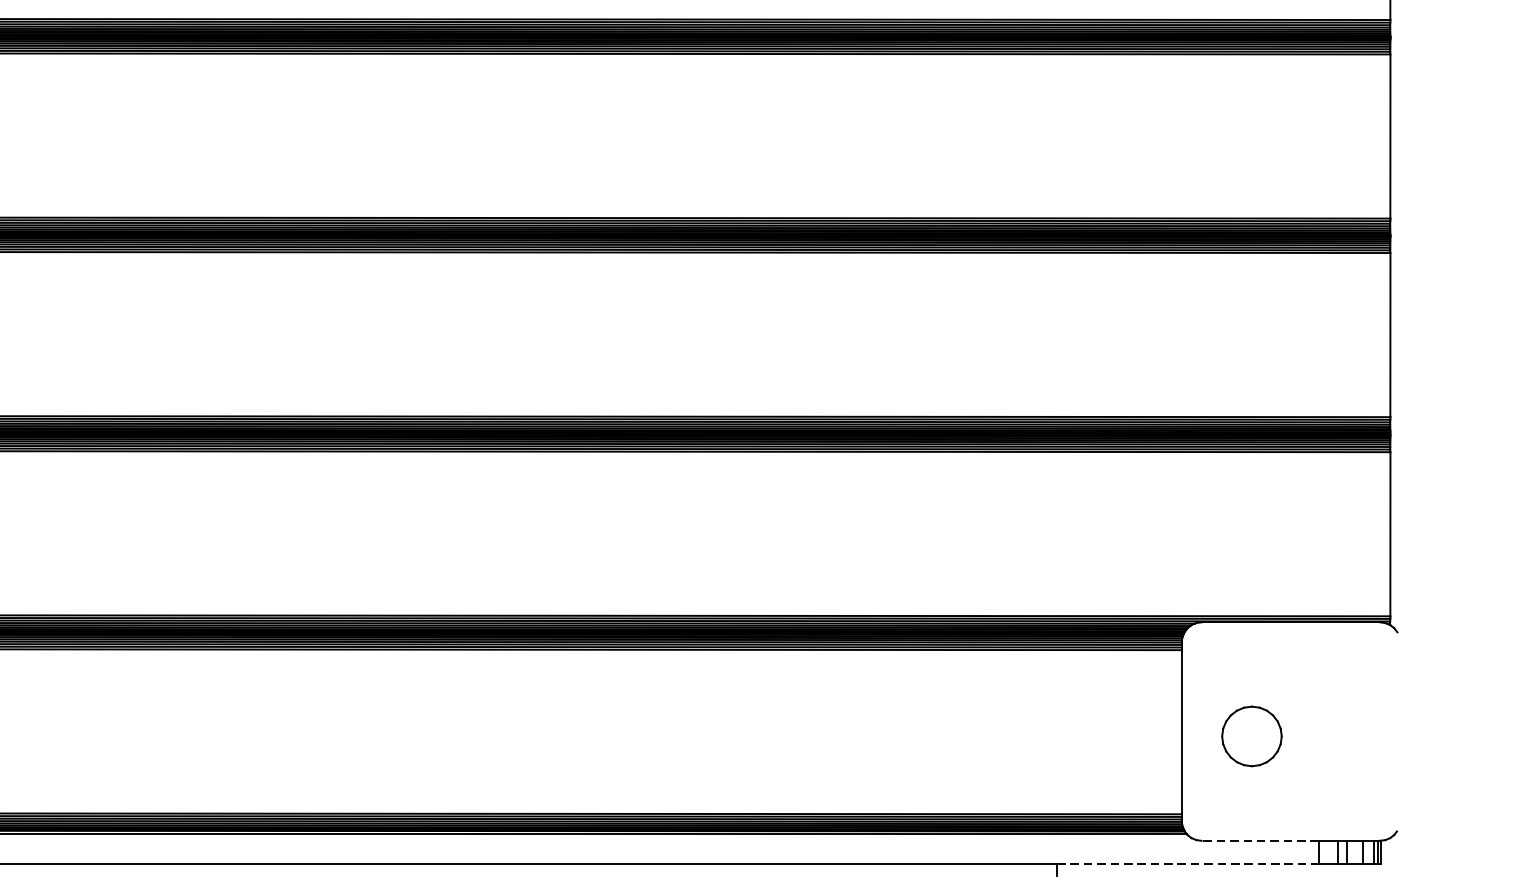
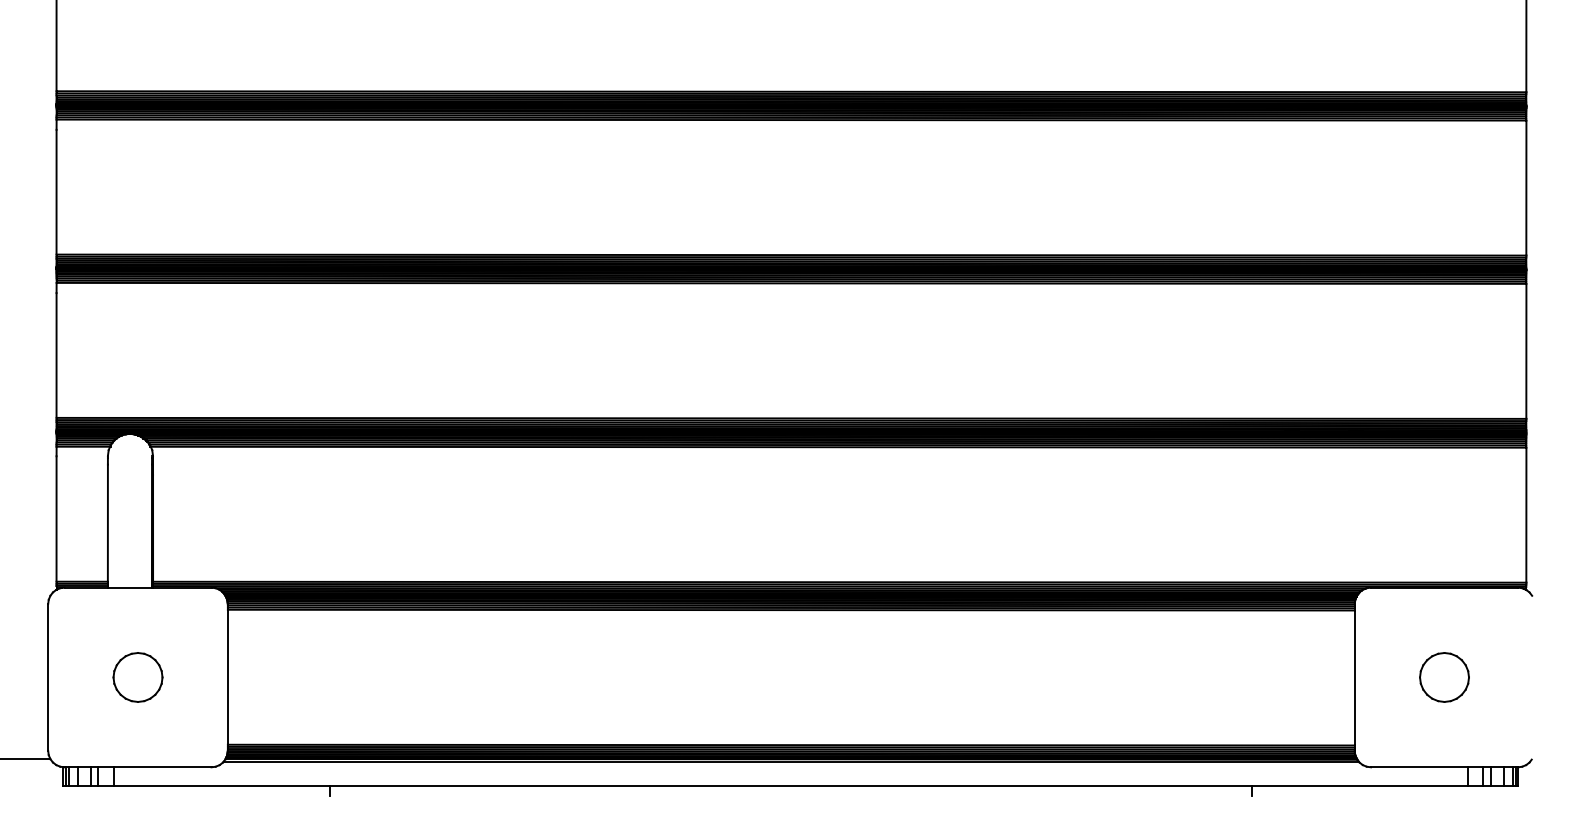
part: (1251, 736) -> (1444, 677), moved
line: (1259, 841) -> (1418, 767), dashed -> solid
line: (1187, 864) -> (1359, 786), dashed -> solid

